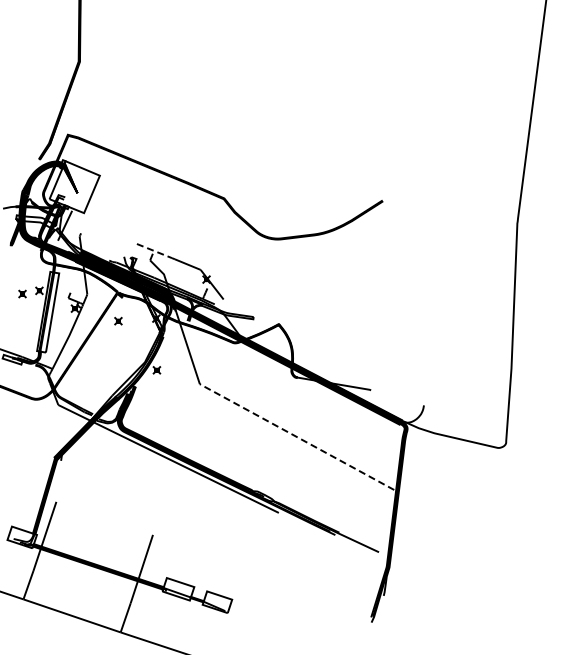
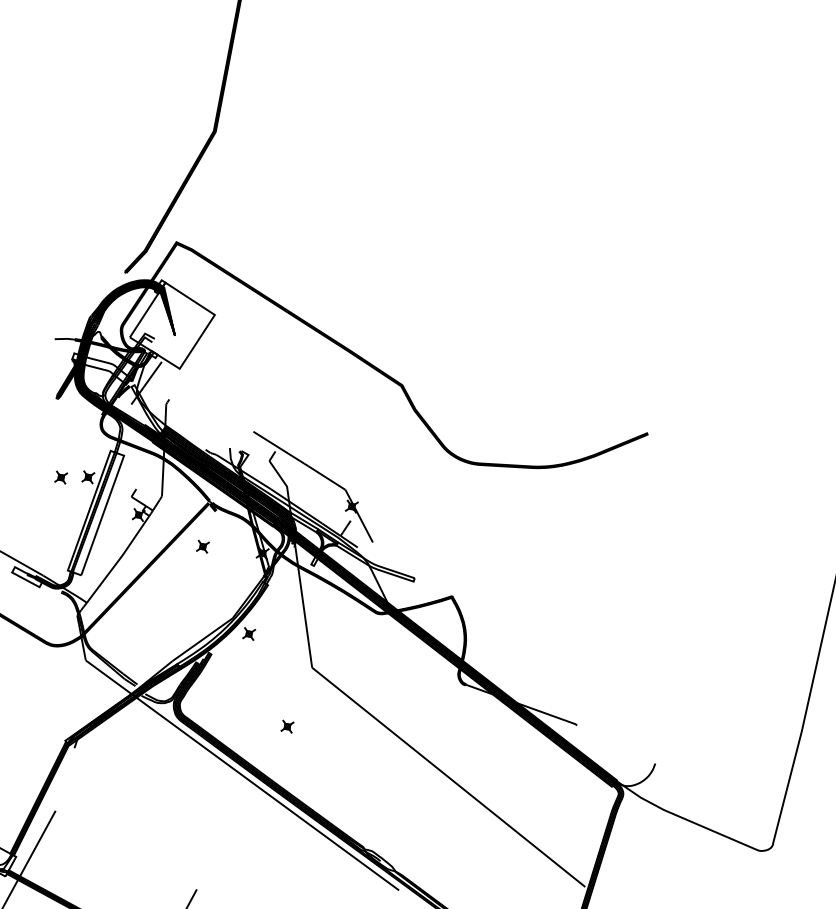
line: (154, 251) -> (278, 448), dashed -> solid
part: (190, 423) -> (286, 726), added
line: (297, 437) -> (449, 778), dashed -> solid

